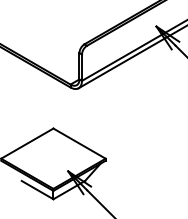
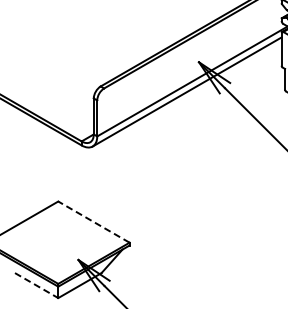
line: (79, 143) -> (93, 221), solid -> dashed
line: (37, 190) -> (36, 285), solid -> dashed

